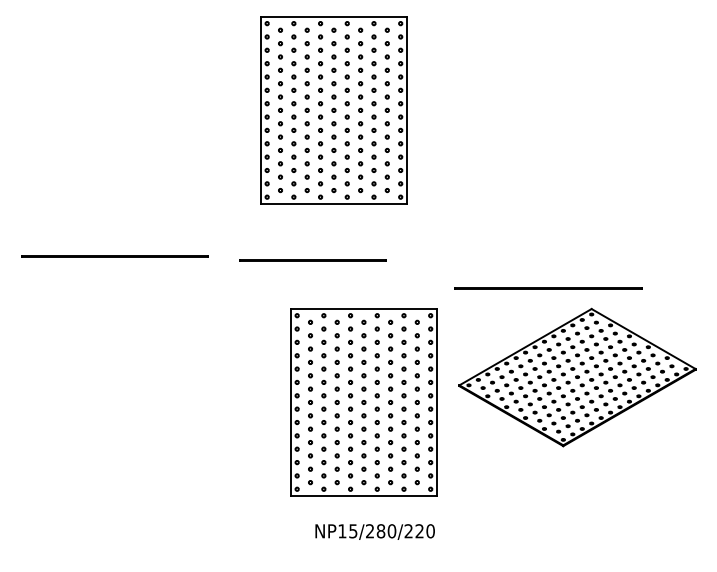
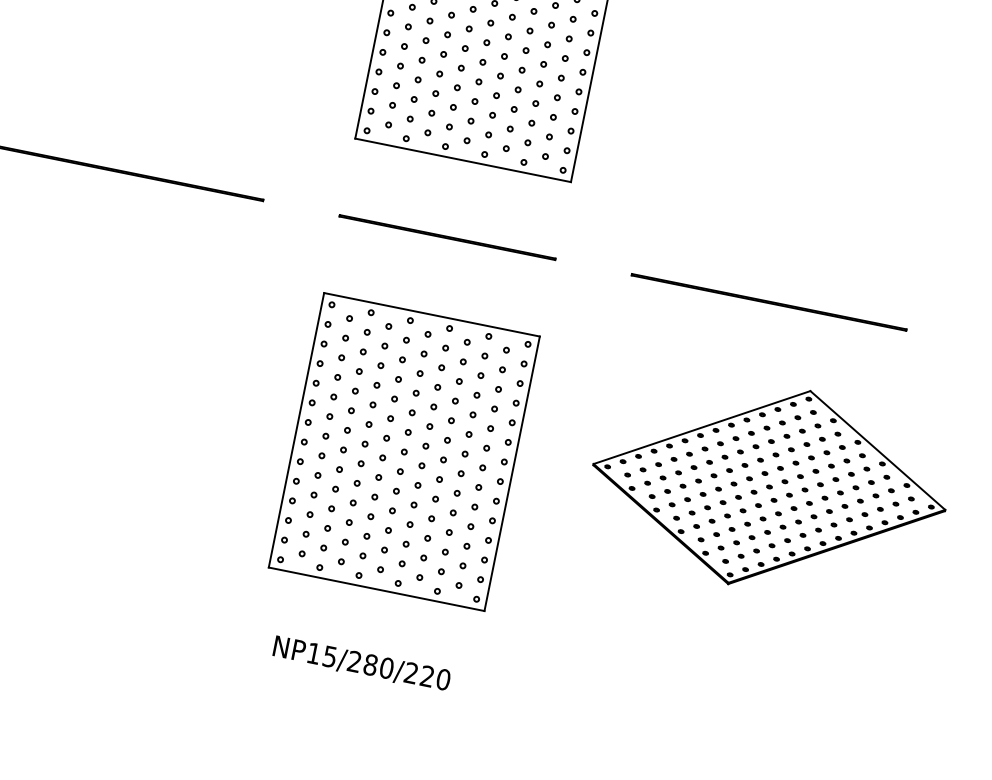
line: (312, 260) -> (446, 237), moved
line: (548, 288) -> (768, 302), moved
part: (363, 402) -> (403, 451), moved
text: (374, 531) -> (361, 663), moved

